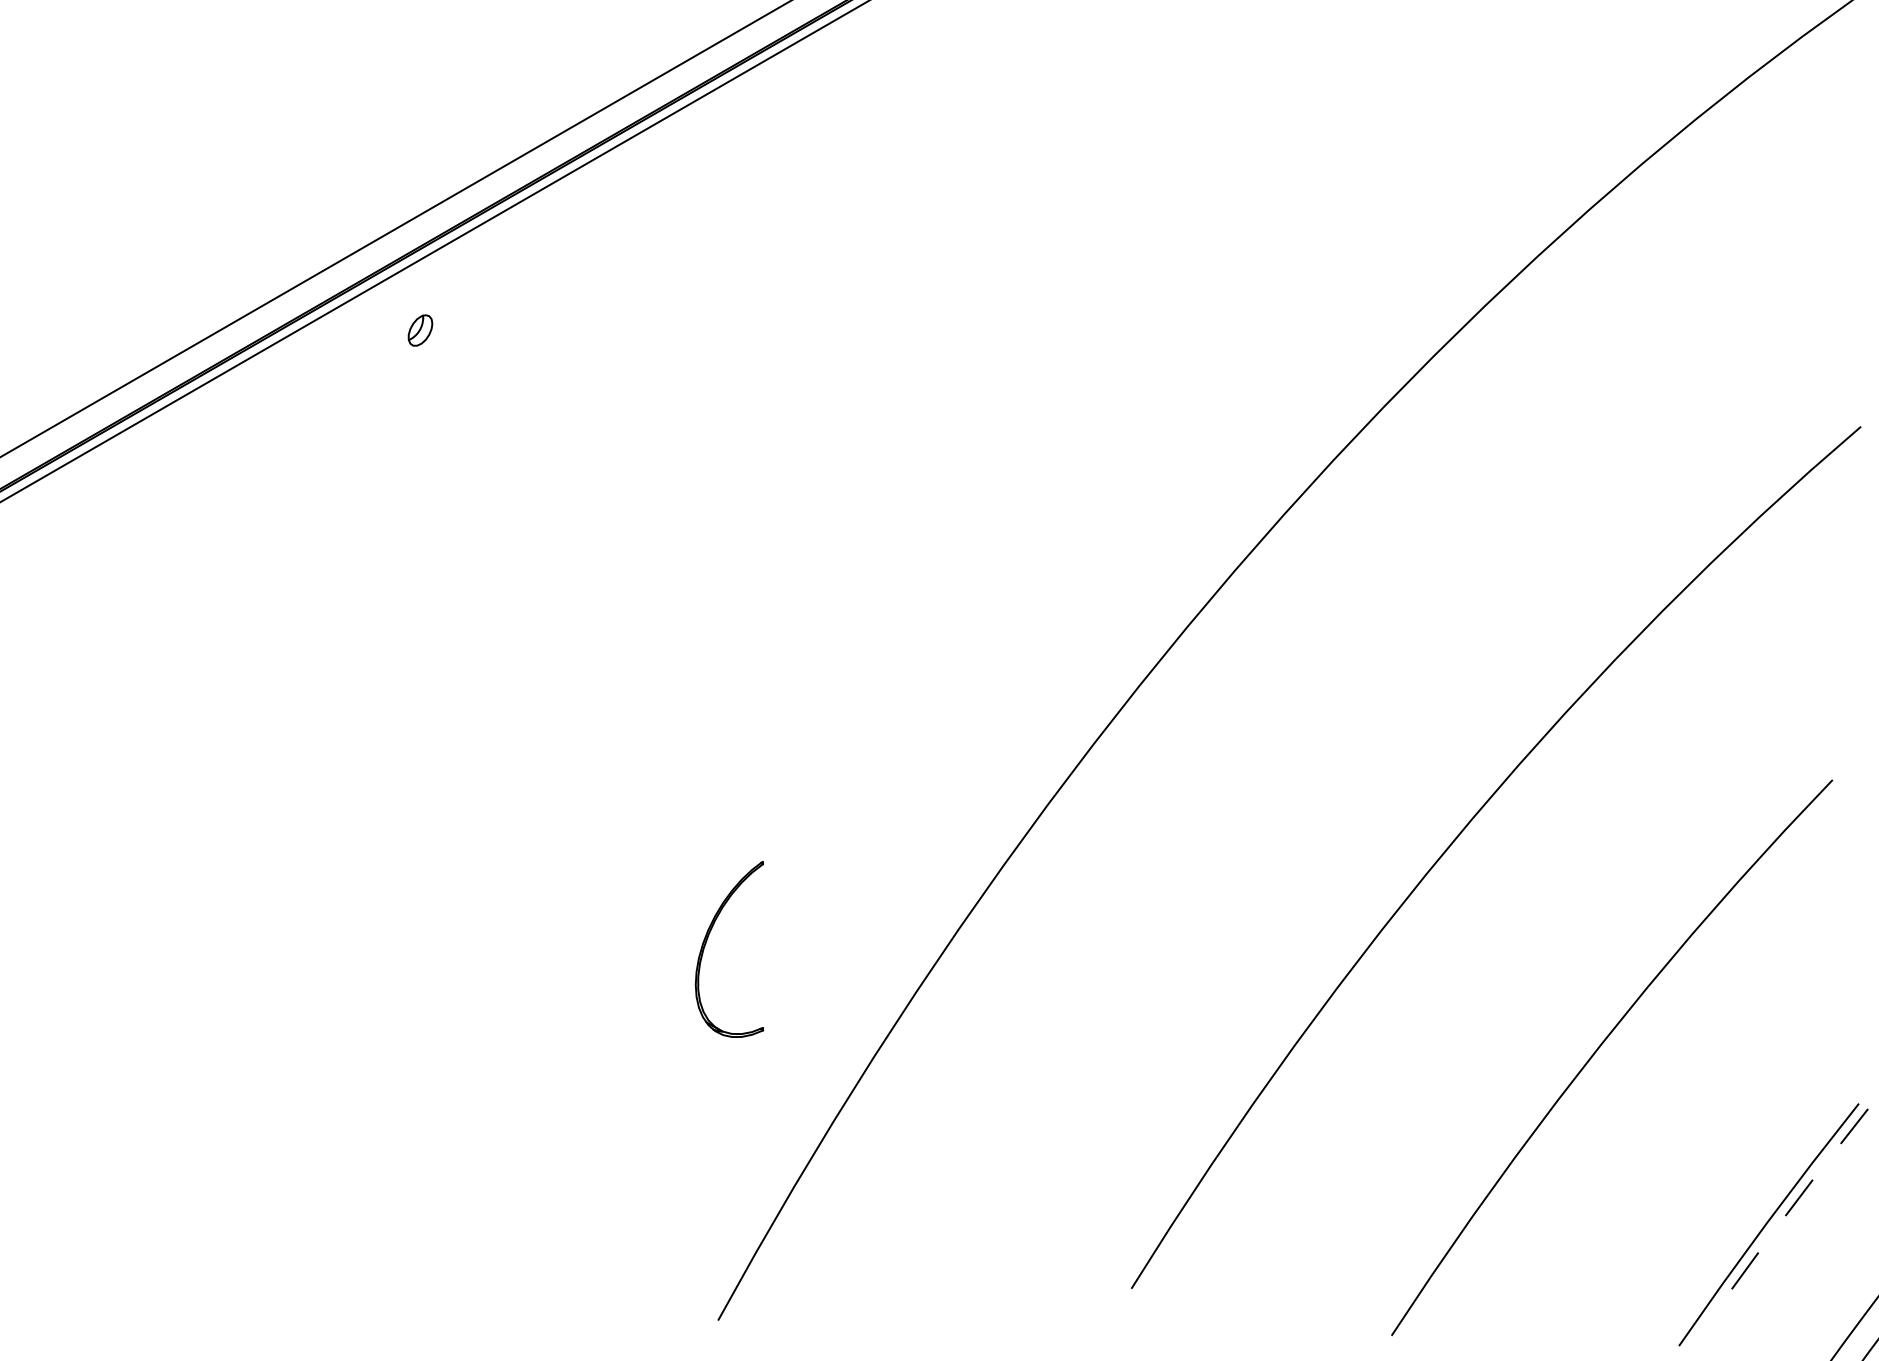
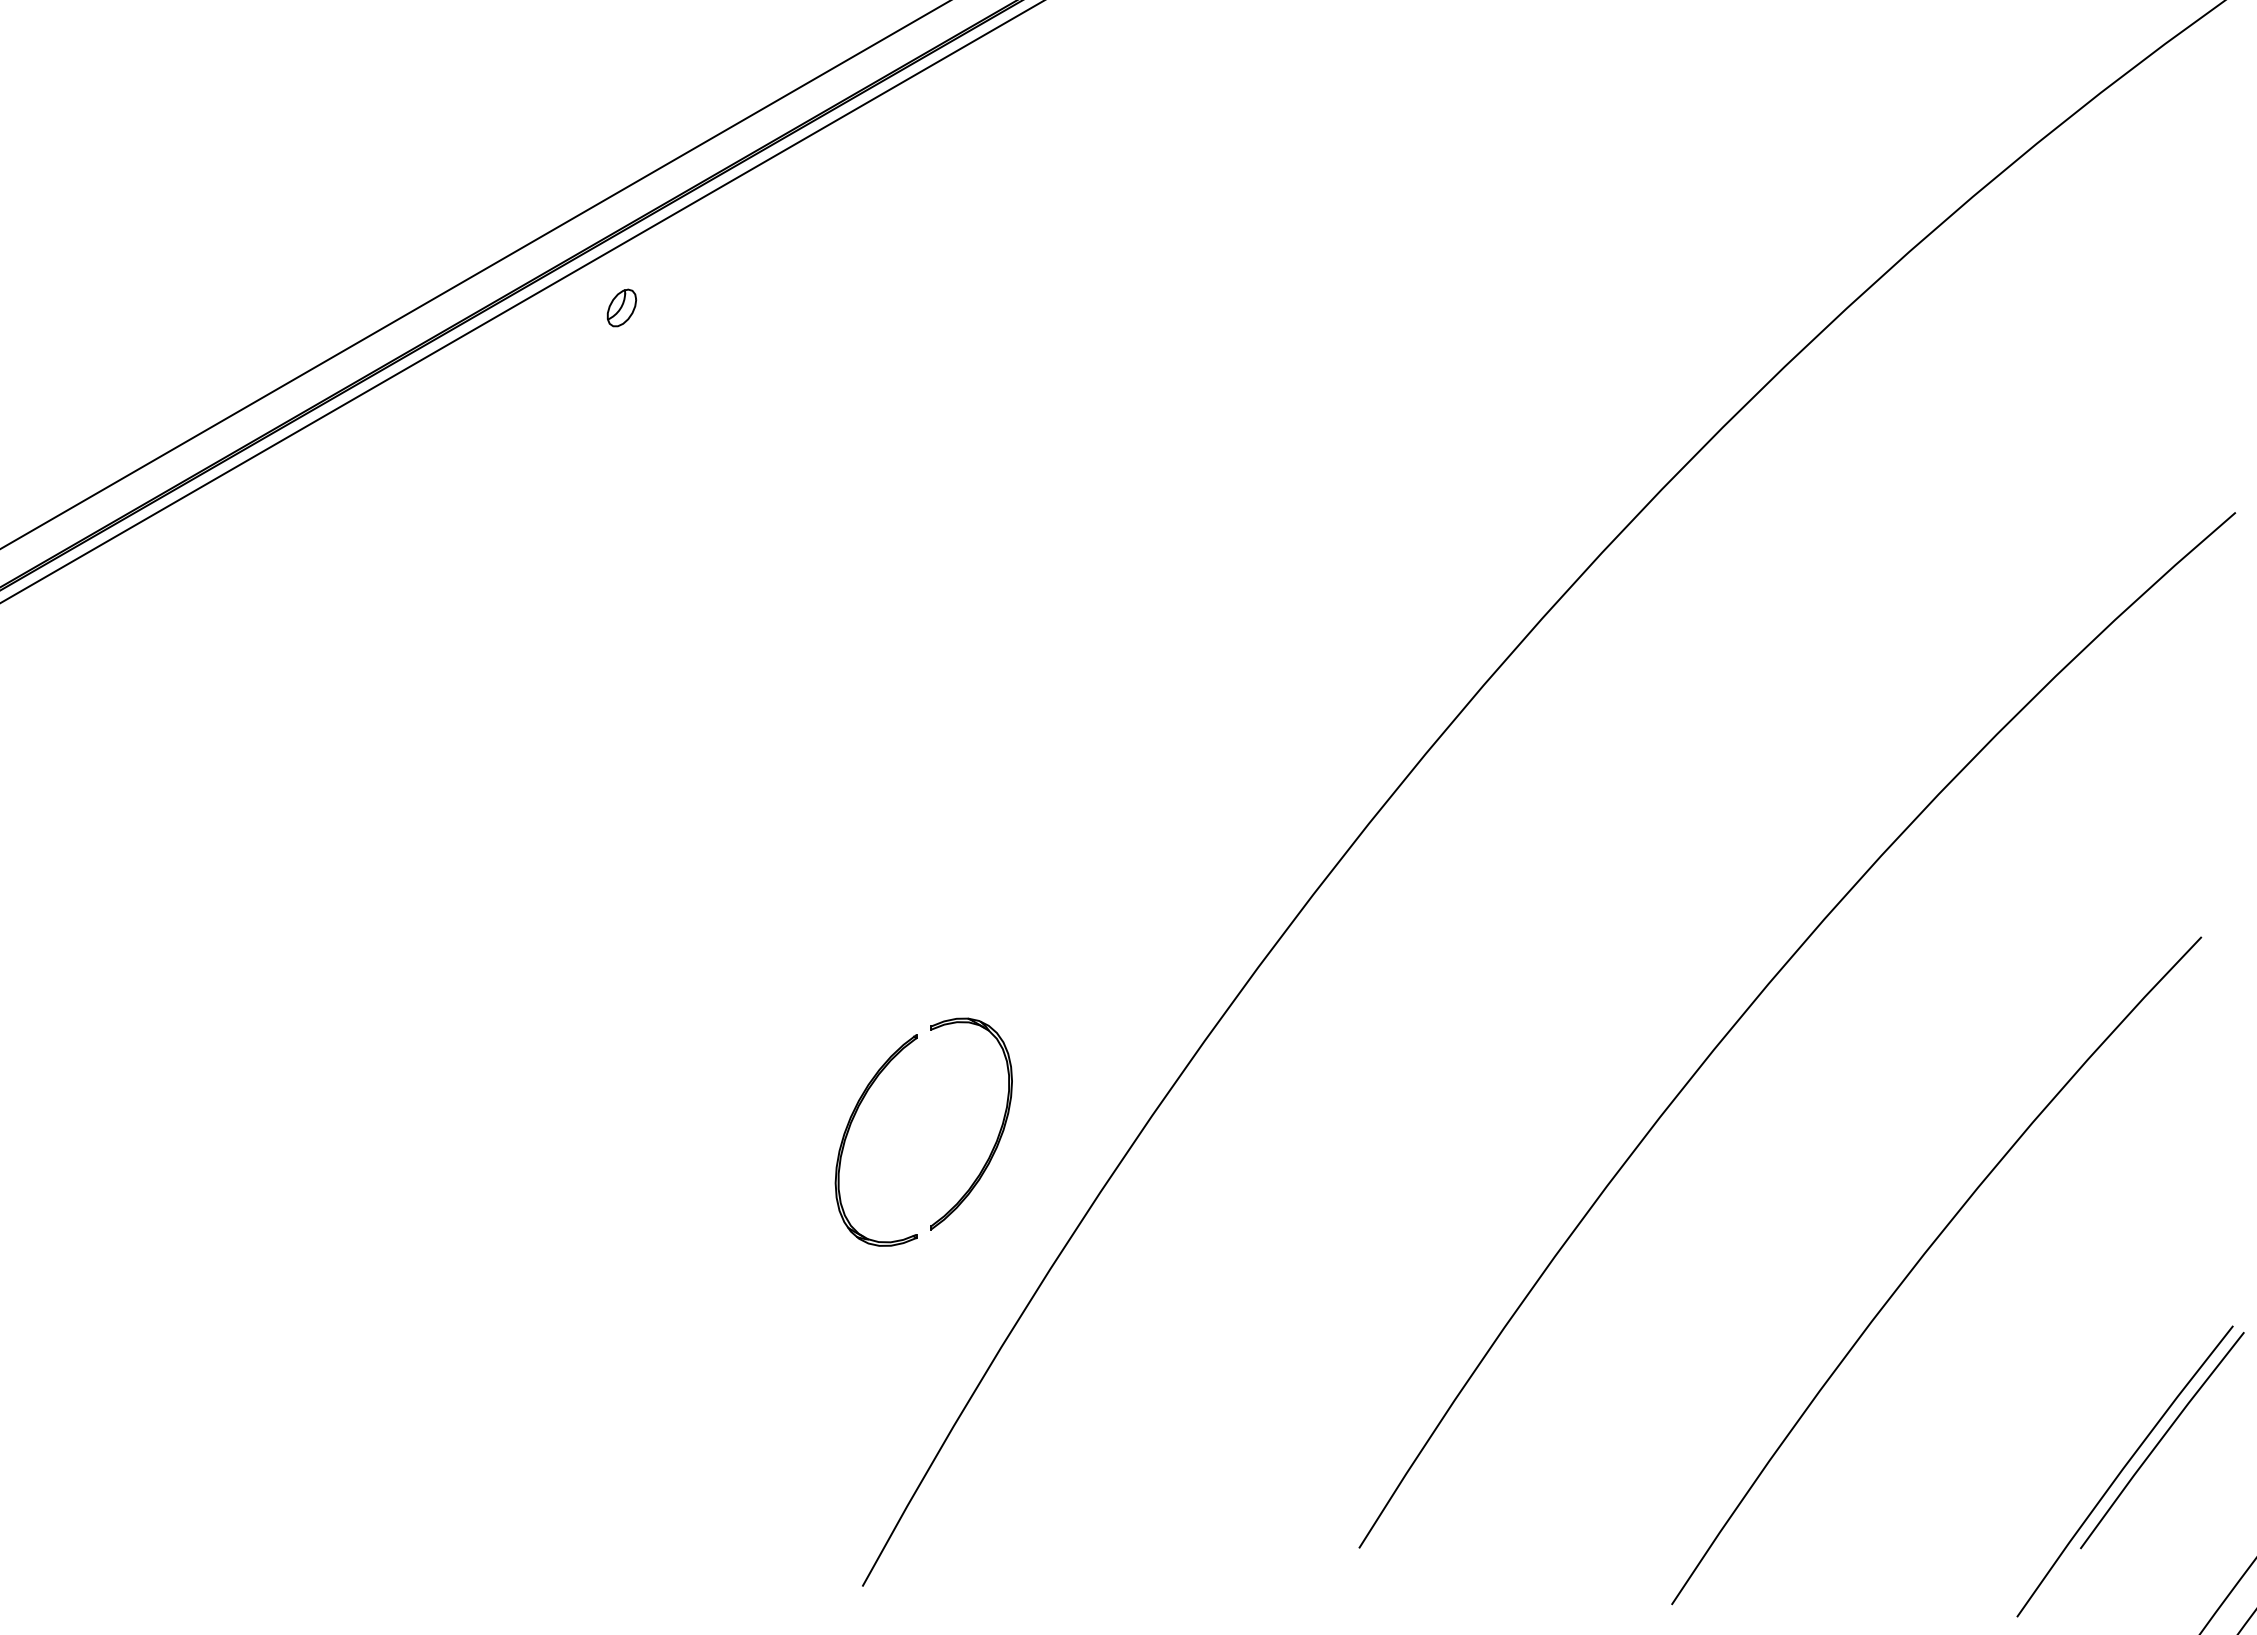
part: (420, 330) -> (621, 307), moved
part: (831, 943) -> (998, 1133), added
line: (1799, 1197) -> (2161, 1438), dashed -> solid

